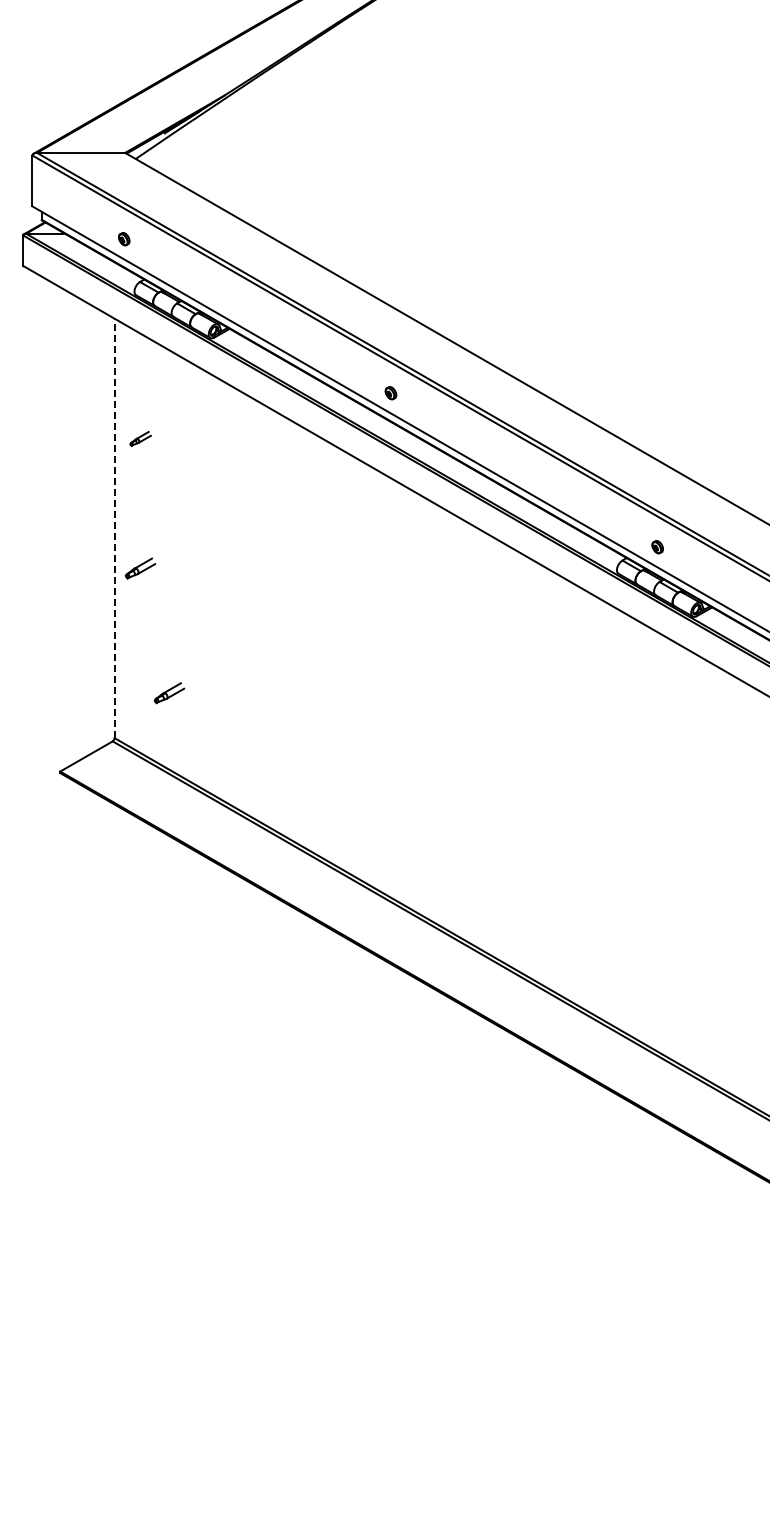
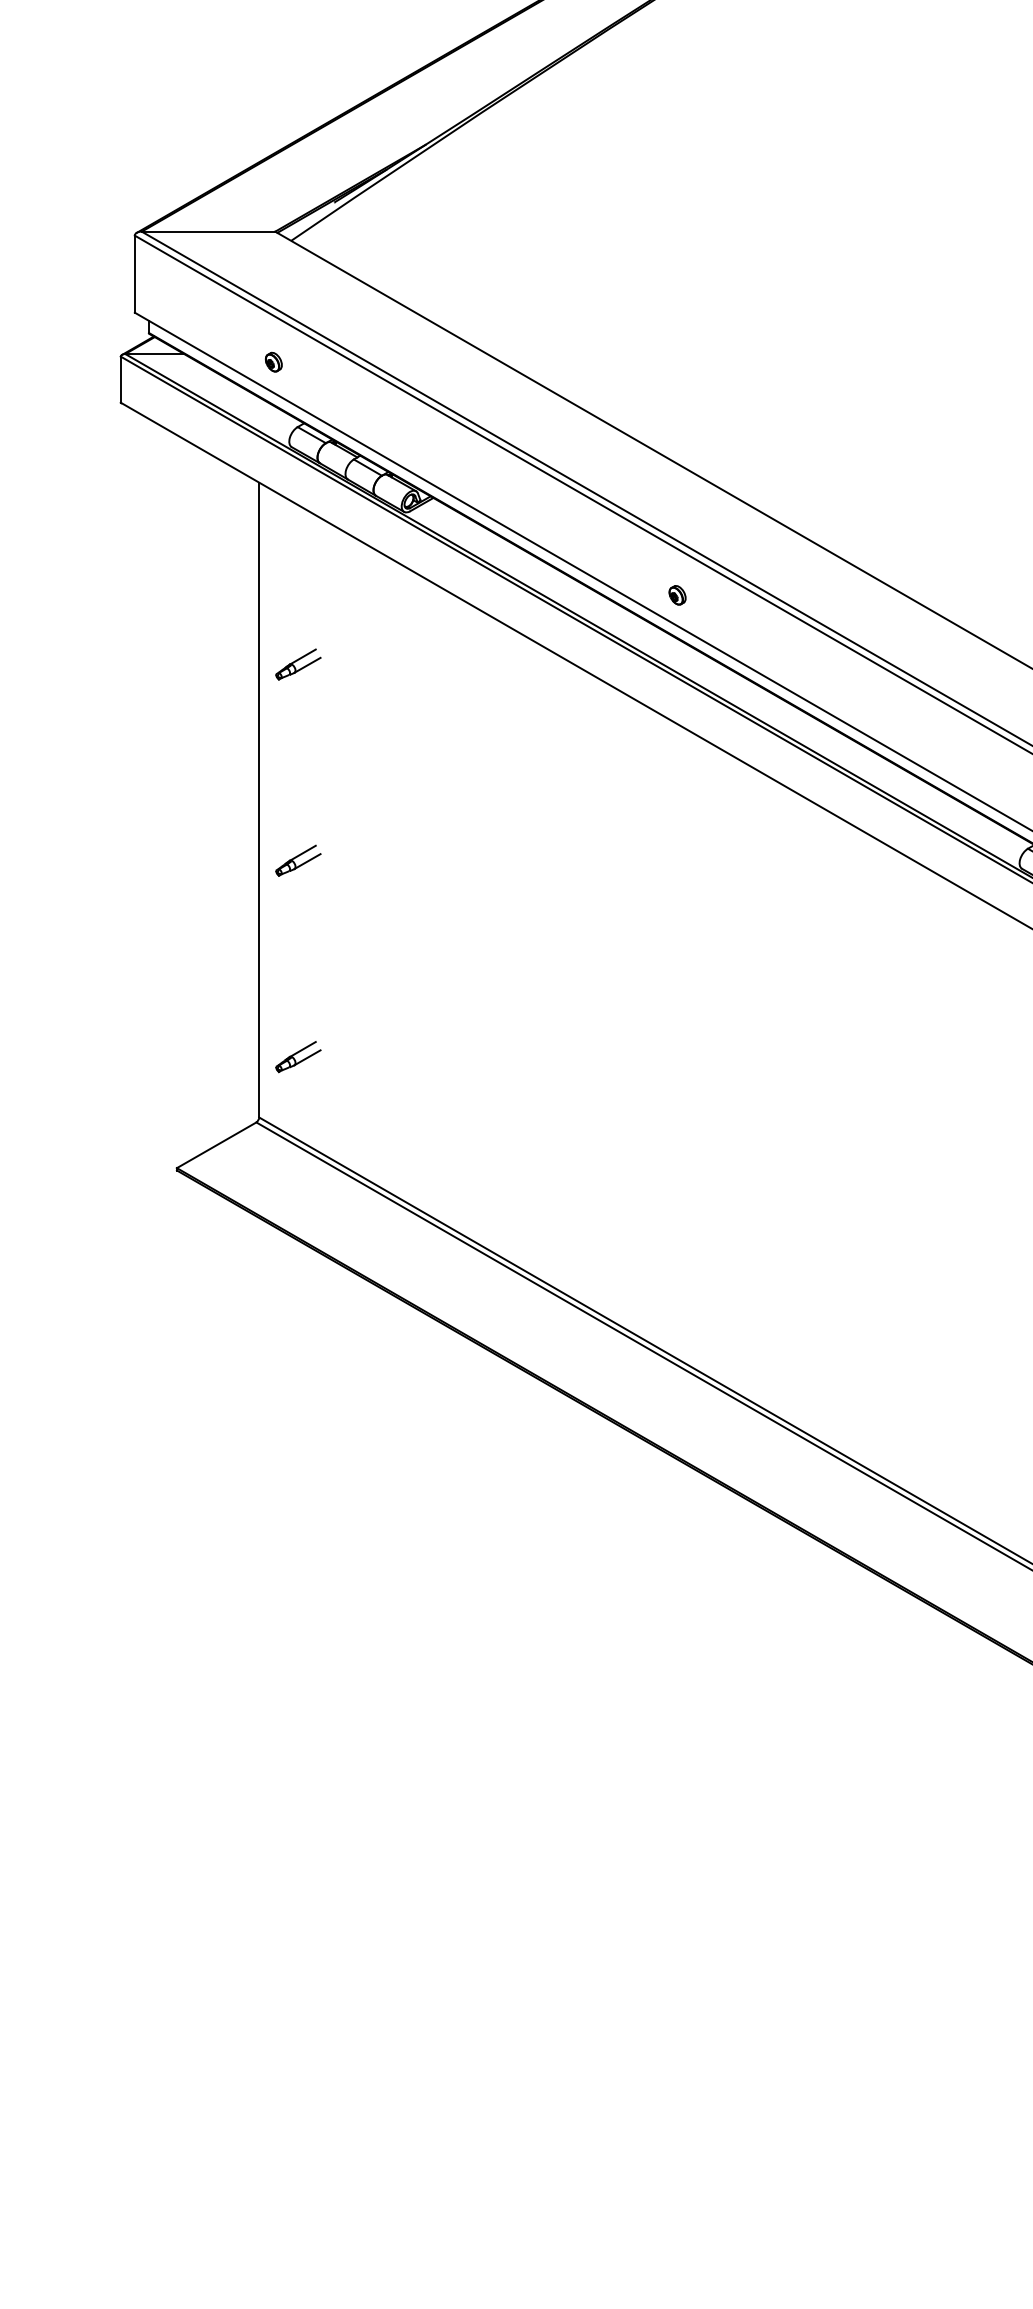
part: (140, 438) -> (298, 663), size x1.43
line: (114, 528) -> (259, 800), dashed -> solid
part: (169, 693) -> (298, 1057), moved

